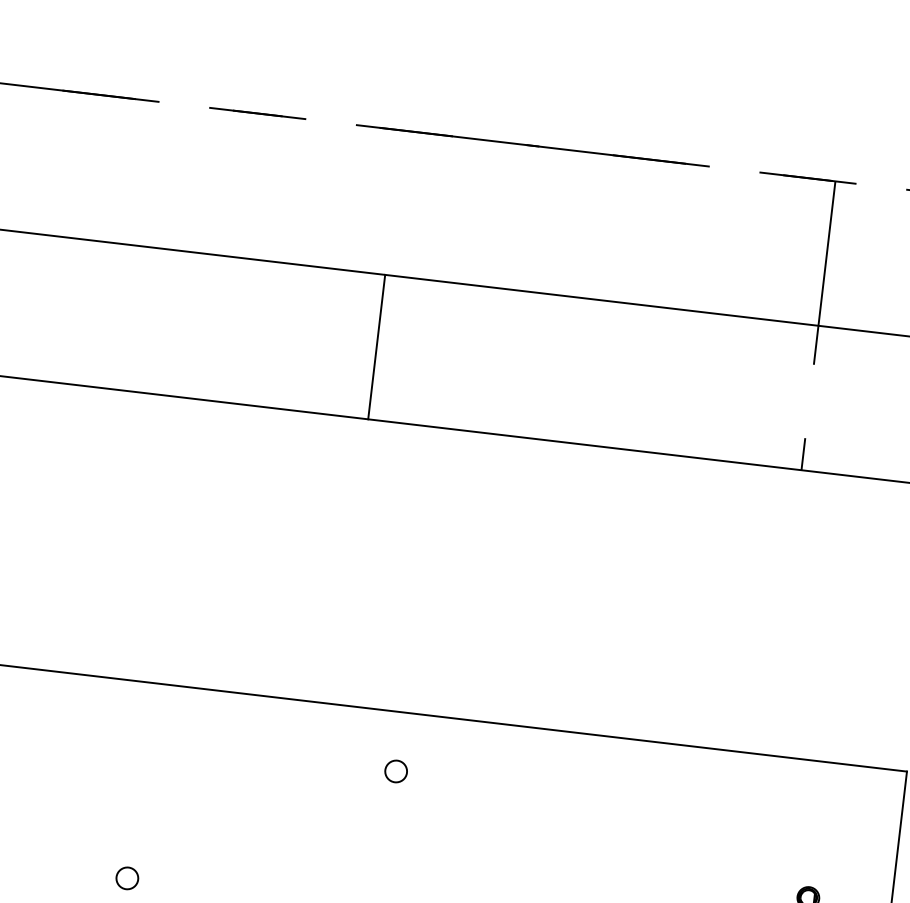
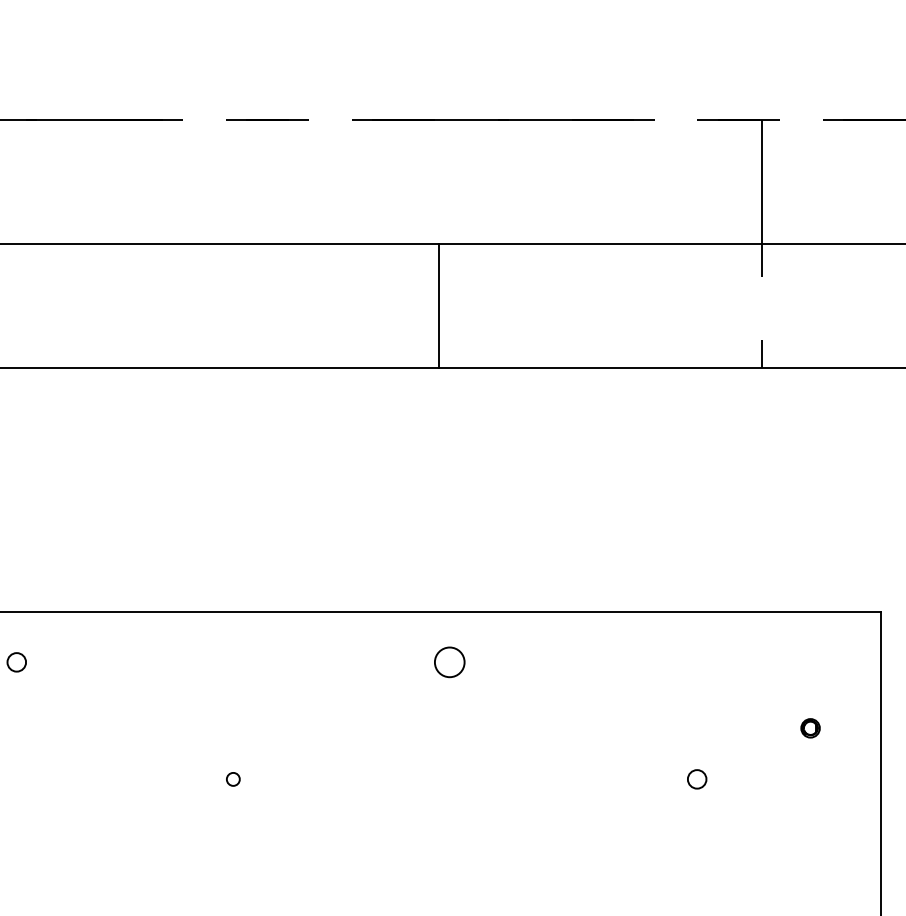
line: (377, 346) -> (439, 305), moved
circle: (395, 771) -> (449, 662), size x1.6
circle: (127, 878) -> (233, 779), size x0.7

